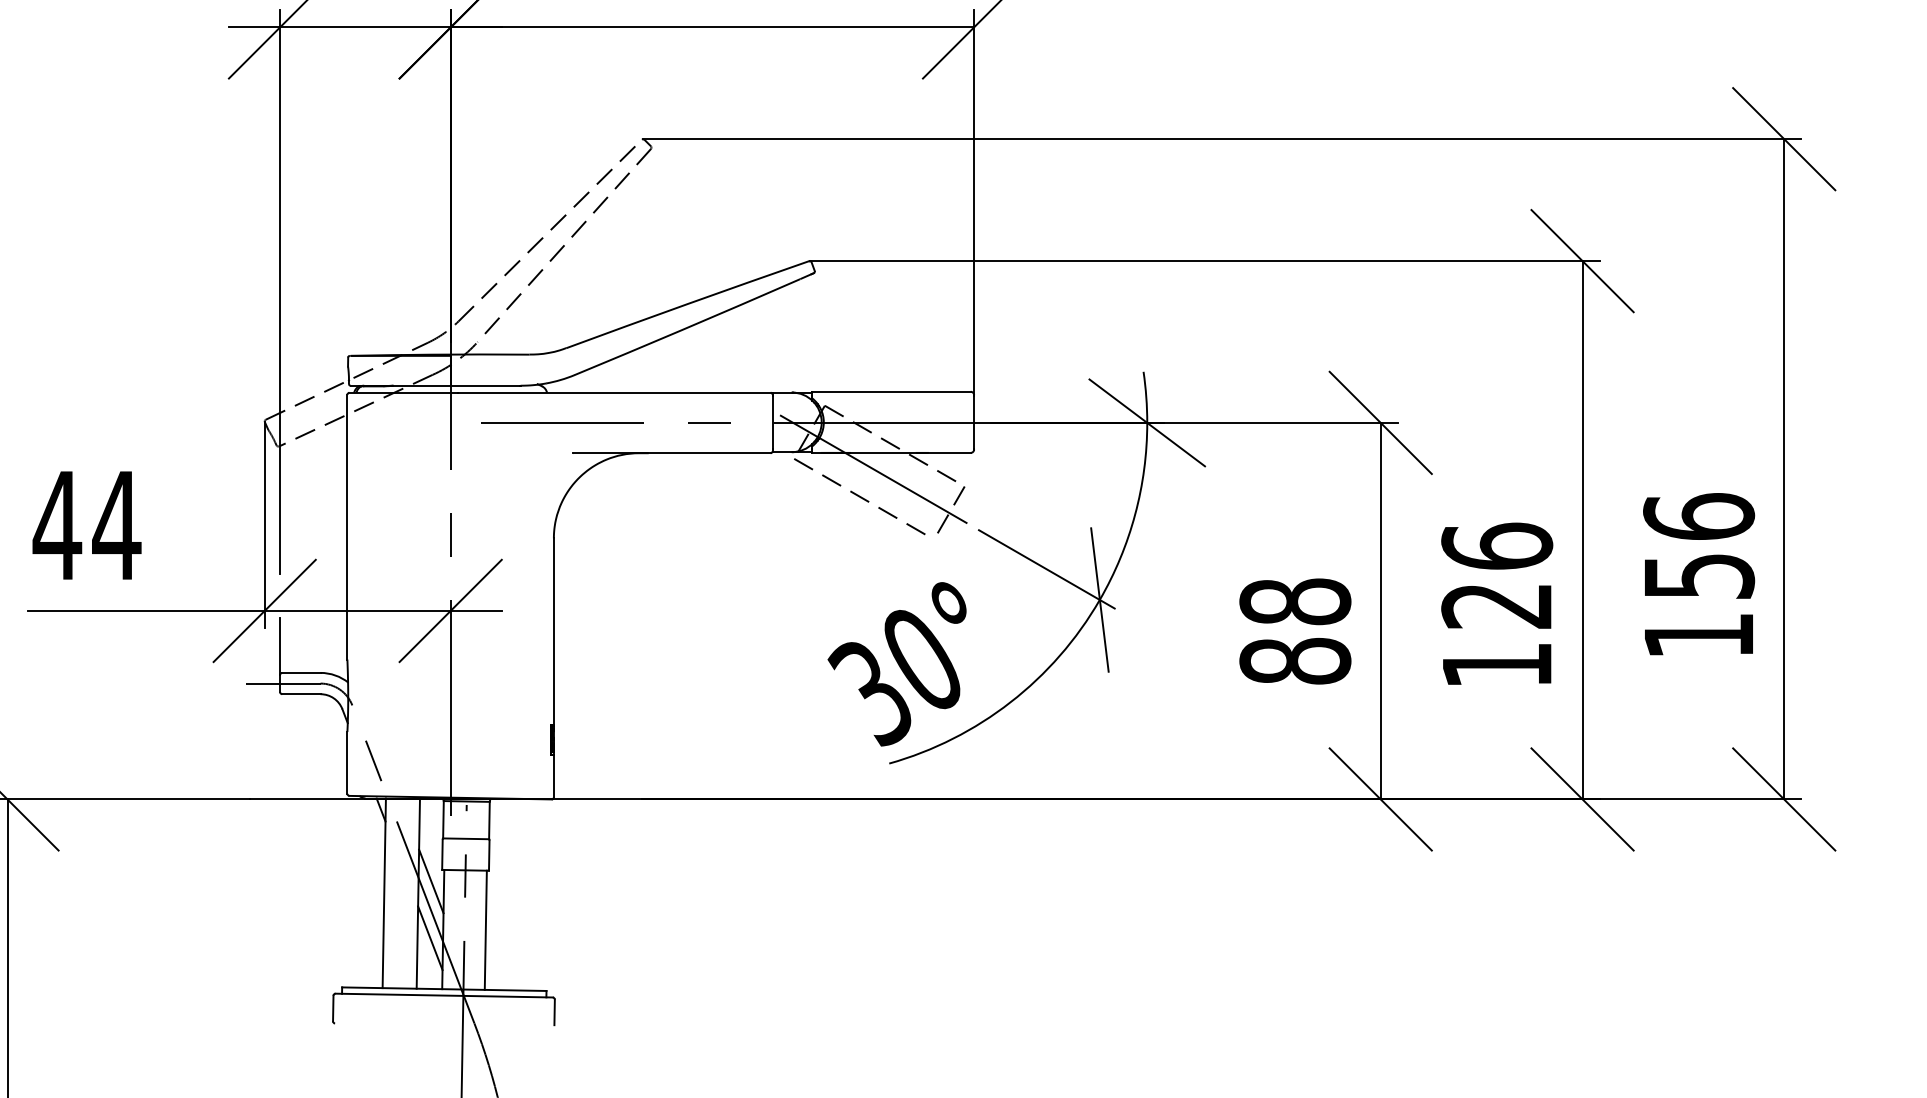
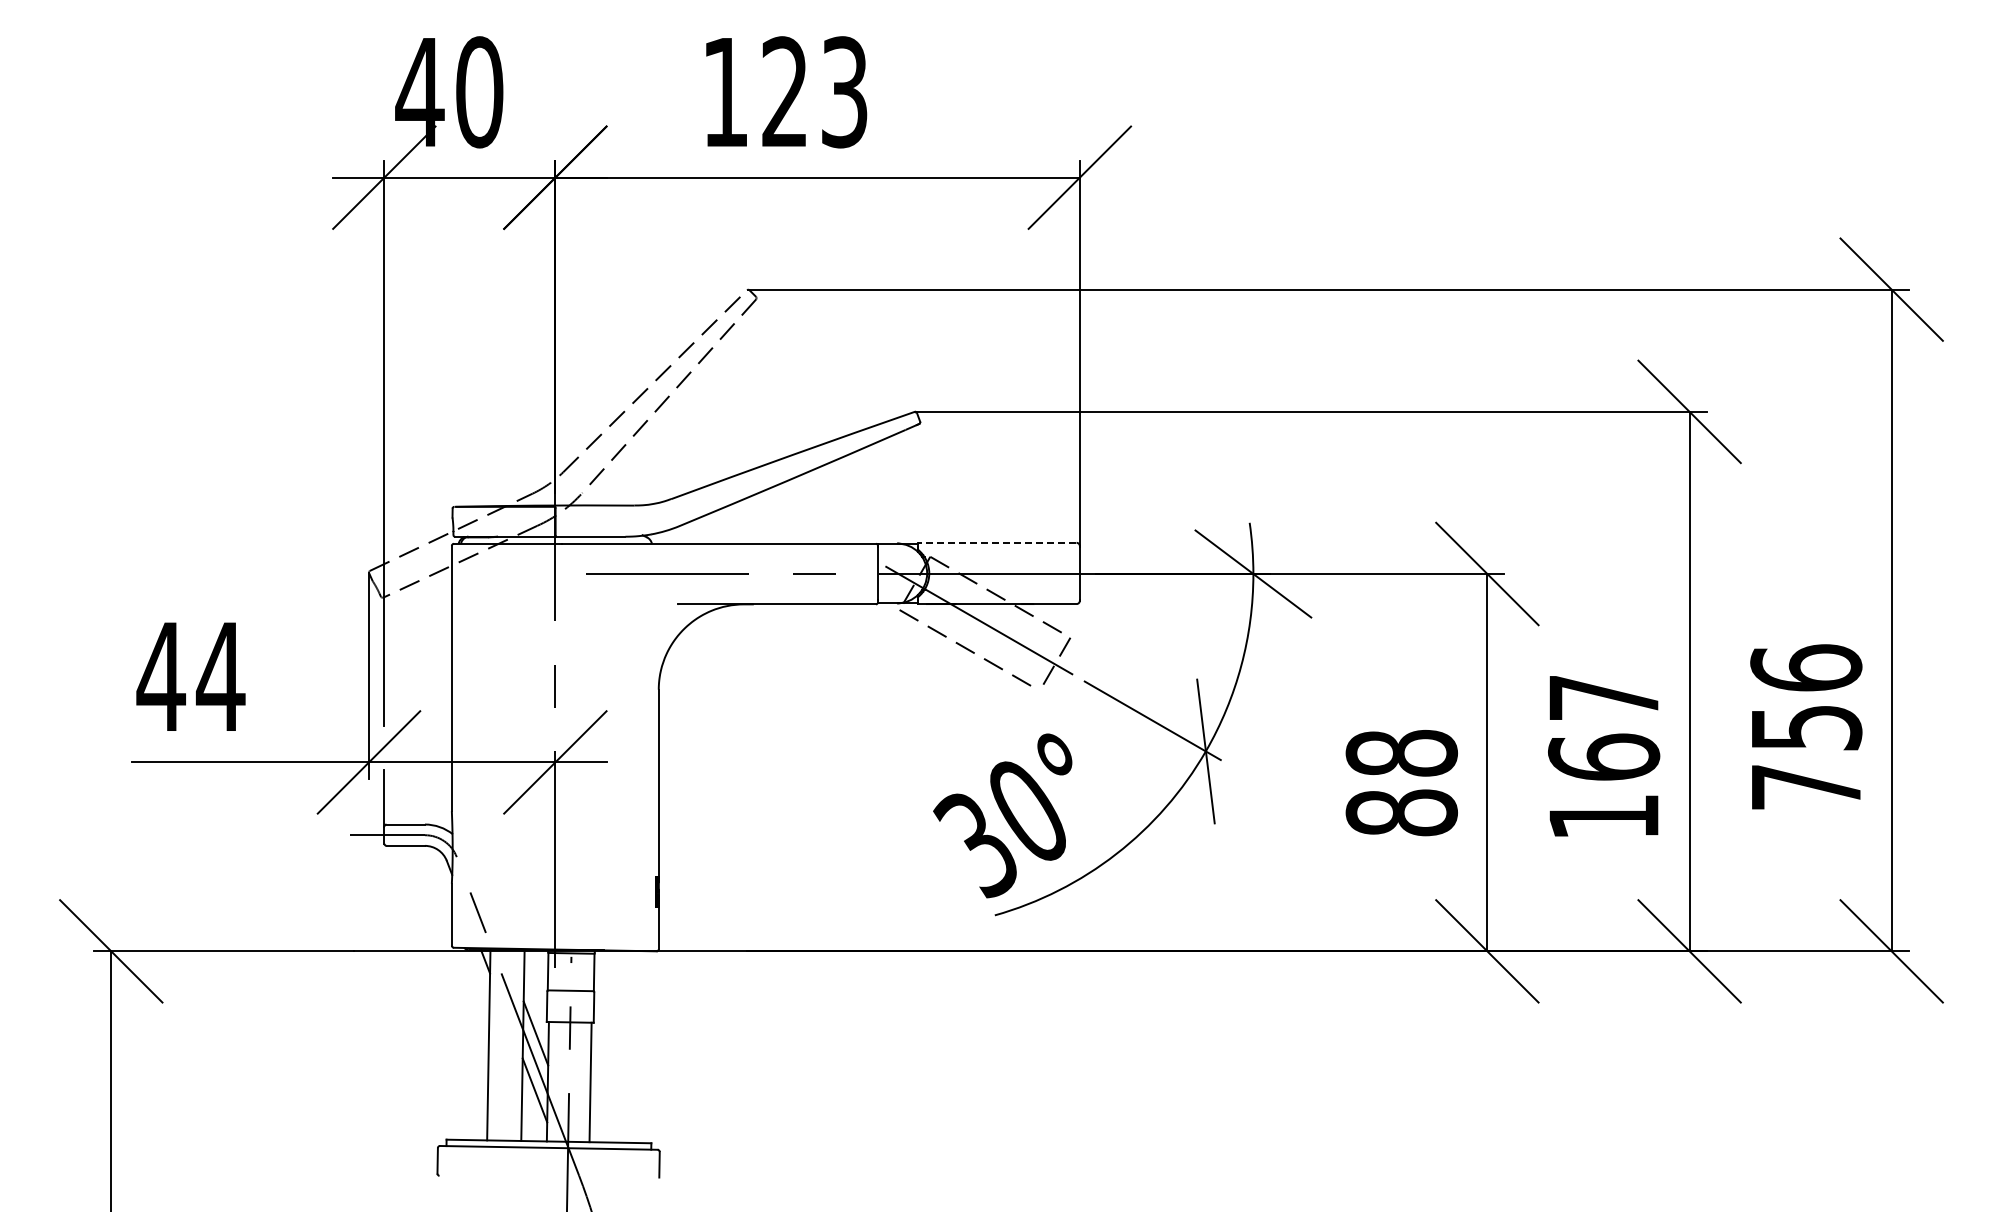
line: (890, 391) -> (996, 542), solid -> dashed
text: (1497, 576) -> (1604, 727), 126 -> 167
text: (1699, 635) -> (1806, 787), 156 -> 756

